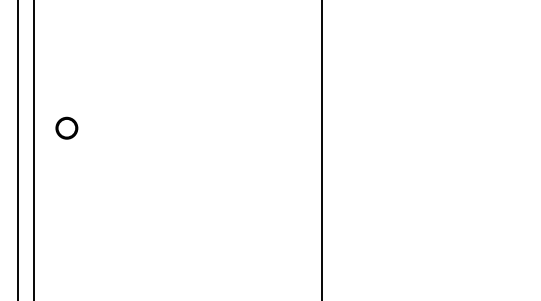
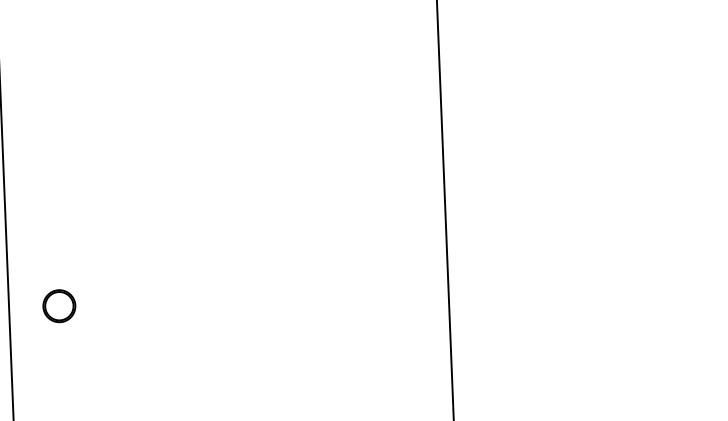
part: (66, 127) -> (58, 305), moved

